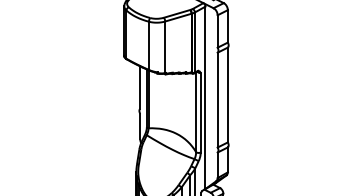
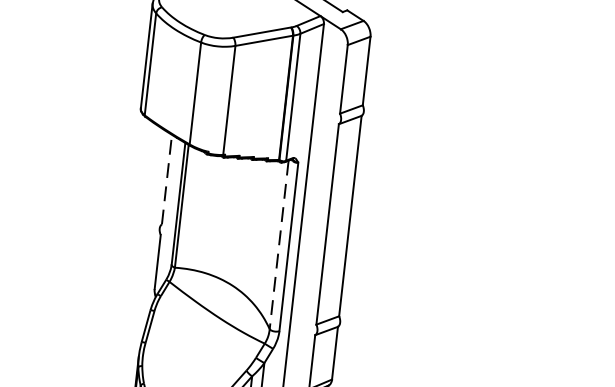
line: (140, 87) -> (167, 179), solid -> dashed
line: (196, 112) -> (279, 245), solid -> dashed

